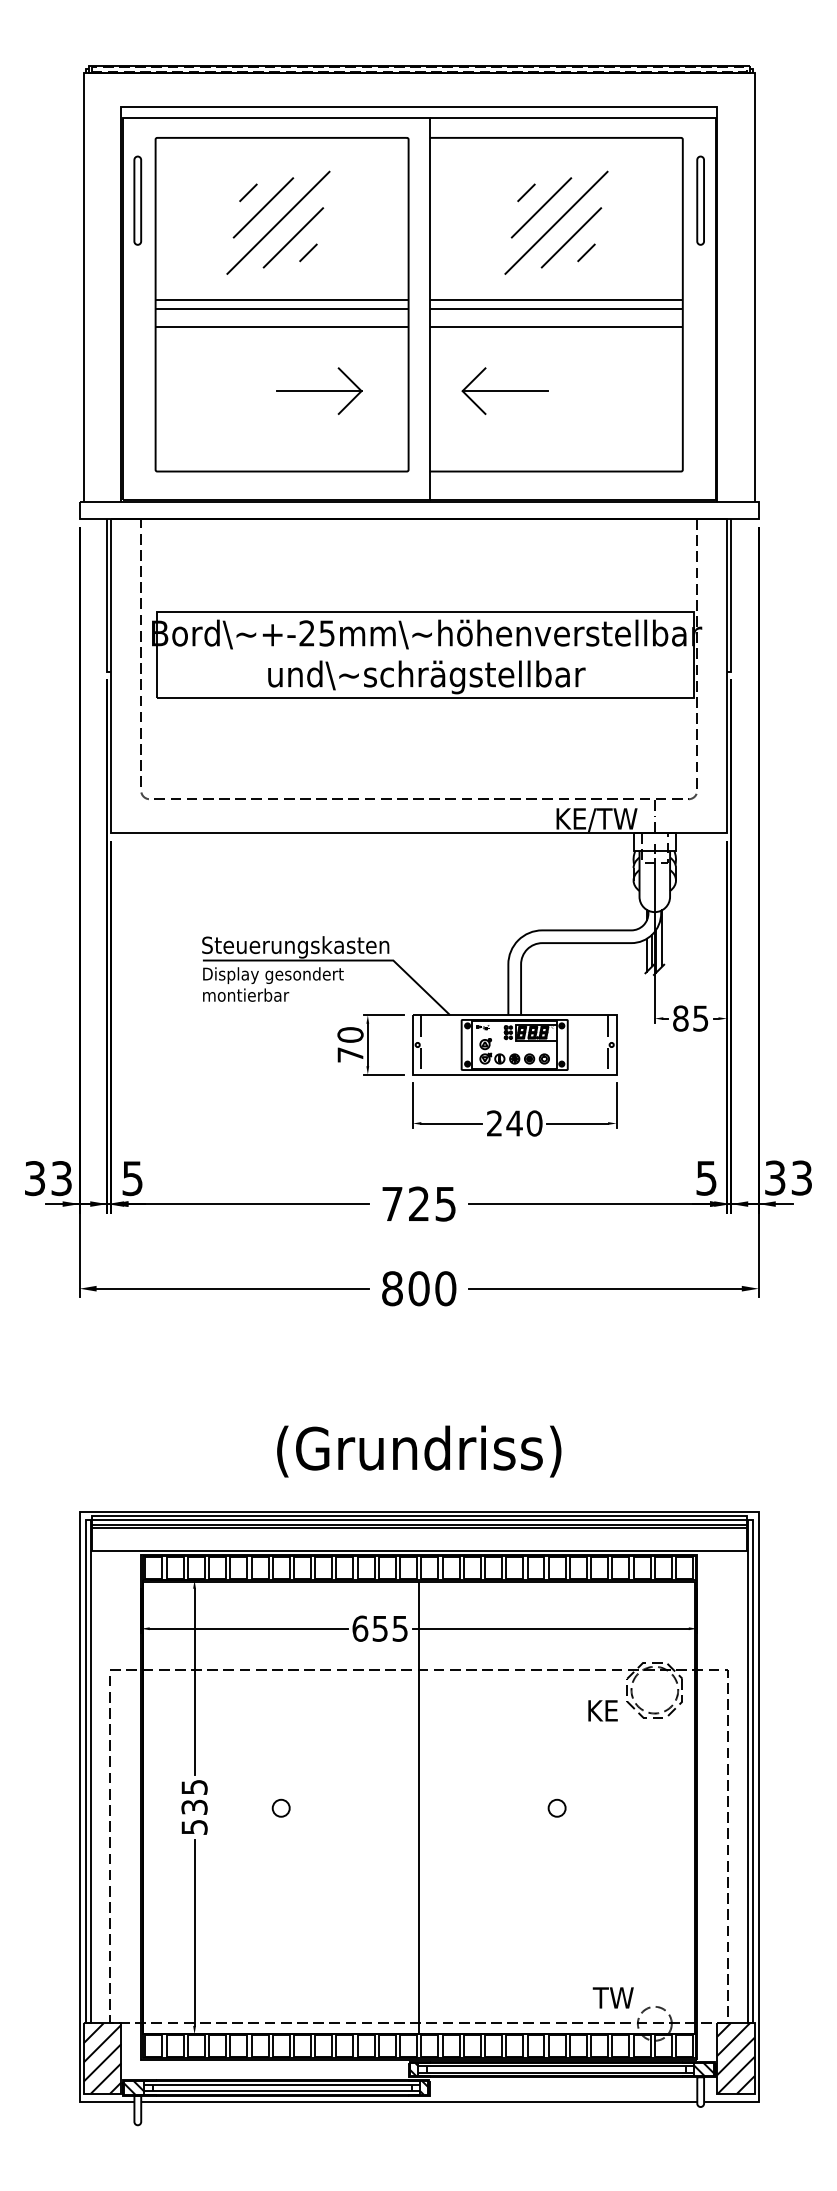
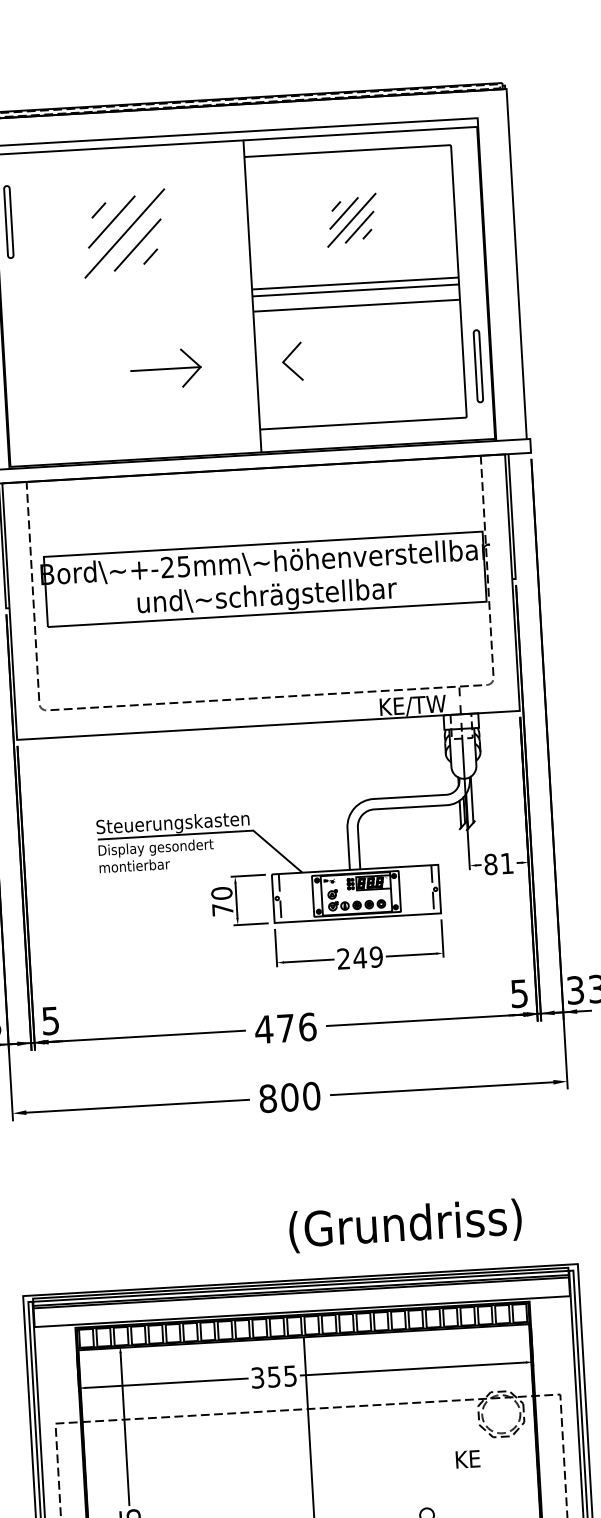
part: (700, 200) -> (478, 366), moved
part: (556, 222) -> (351, 220), size x0.6
part: (281, 304) -> (131, 300), removed
line: (504, 391) -> (317, 360), removed
text: (700, 1018) -> (506, 863), 85 -> 81
text: (534, 1123) -> (376, 957), 240 -> 249
text: (418, 1203) -> (285, 1027), 725 -> 476
text: (419, 1451) -> (405, 1225), moved
text: (360, 1628) -> (258, 1377), 655 -> 355
text: (602, 1710) -> (467, 1459), moved

